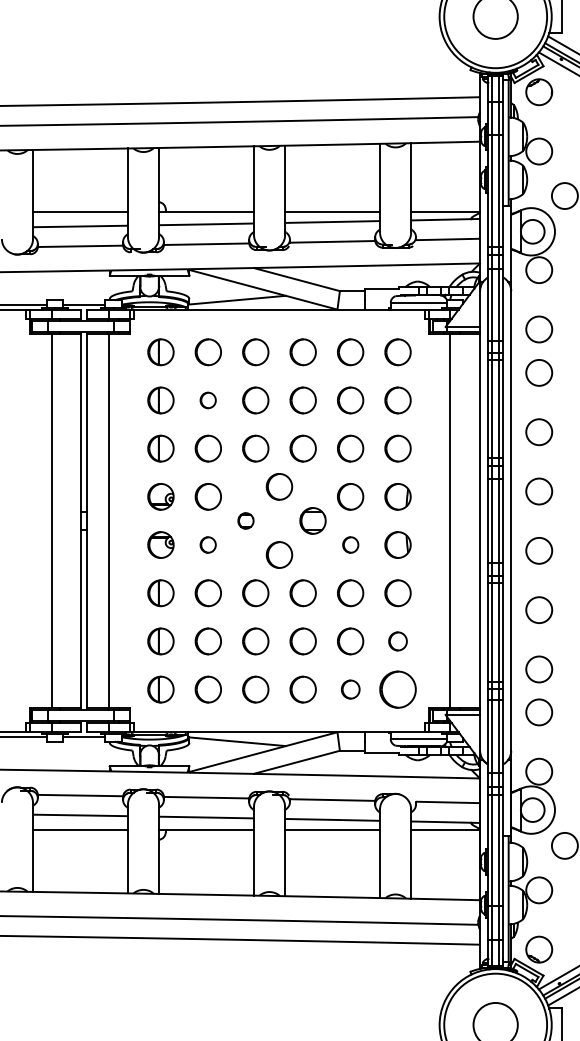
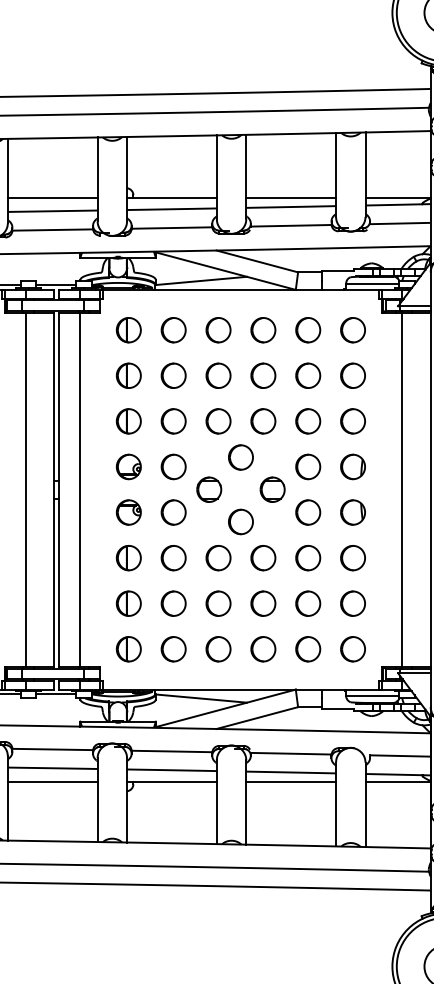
part: (207, 400) -> (172, 375), size x1.67
part: (245, 520) -> (208, 489), size x1.67
part: (207, 544) -> (172, 512), size x1.67
part: (350, 544) -> (308, 512), size x1.67
part: (397, 641) -> (352, 603), size x1.43
part: (350, 689) -> (308, 649), size x1.43
part: (397, 689) -> (352, 649), size x0.71

